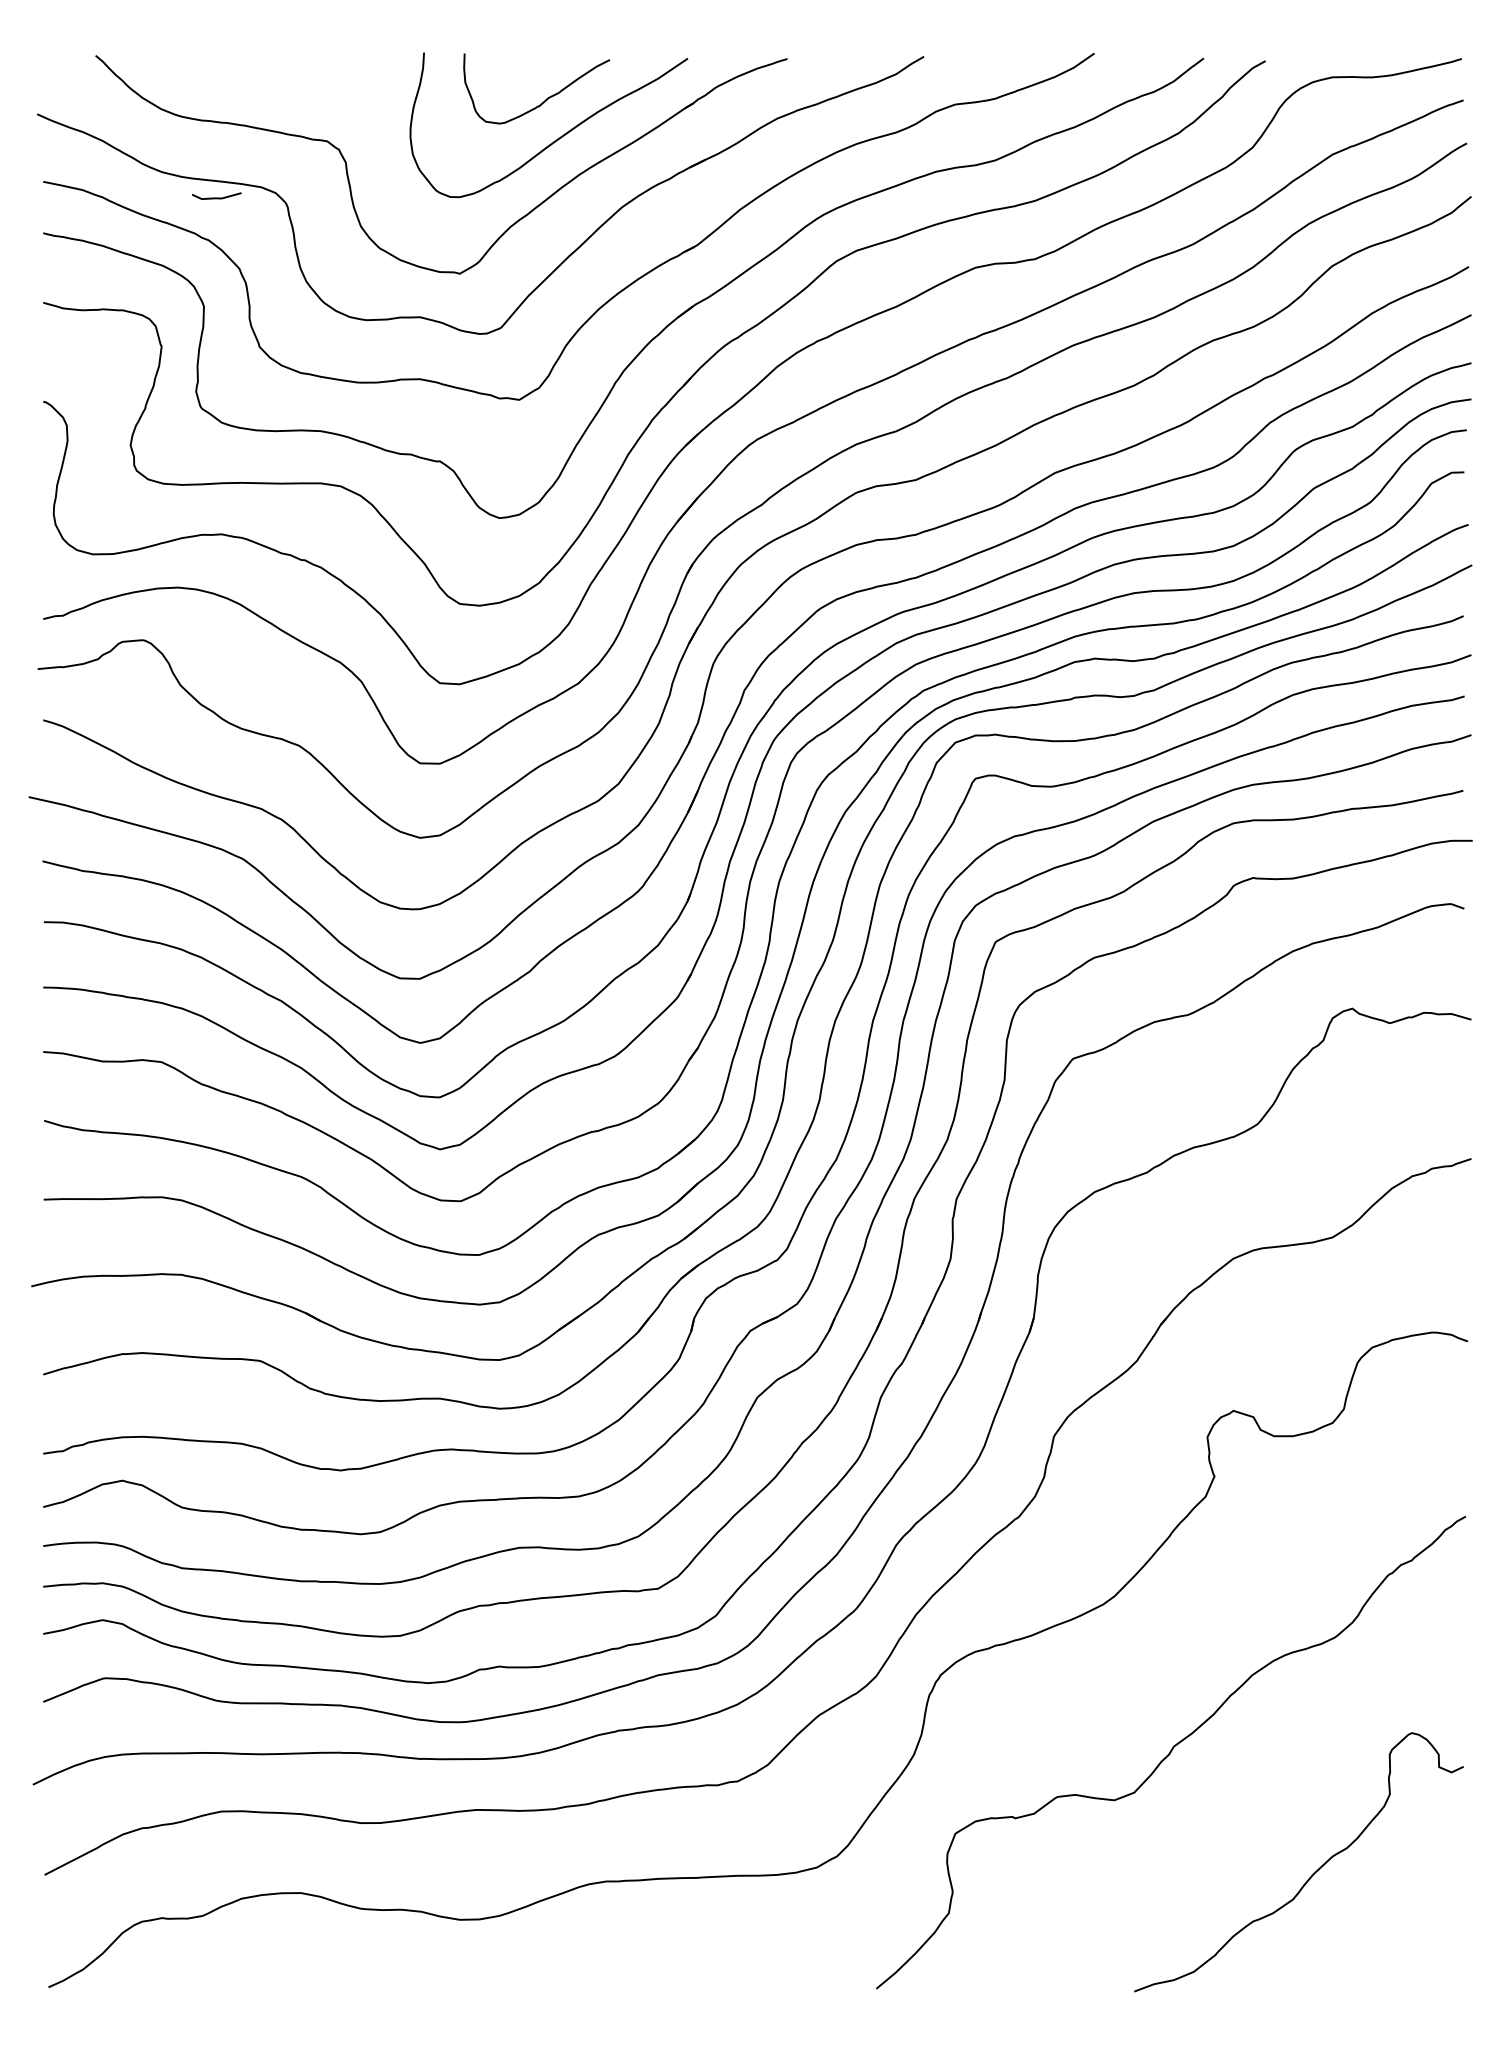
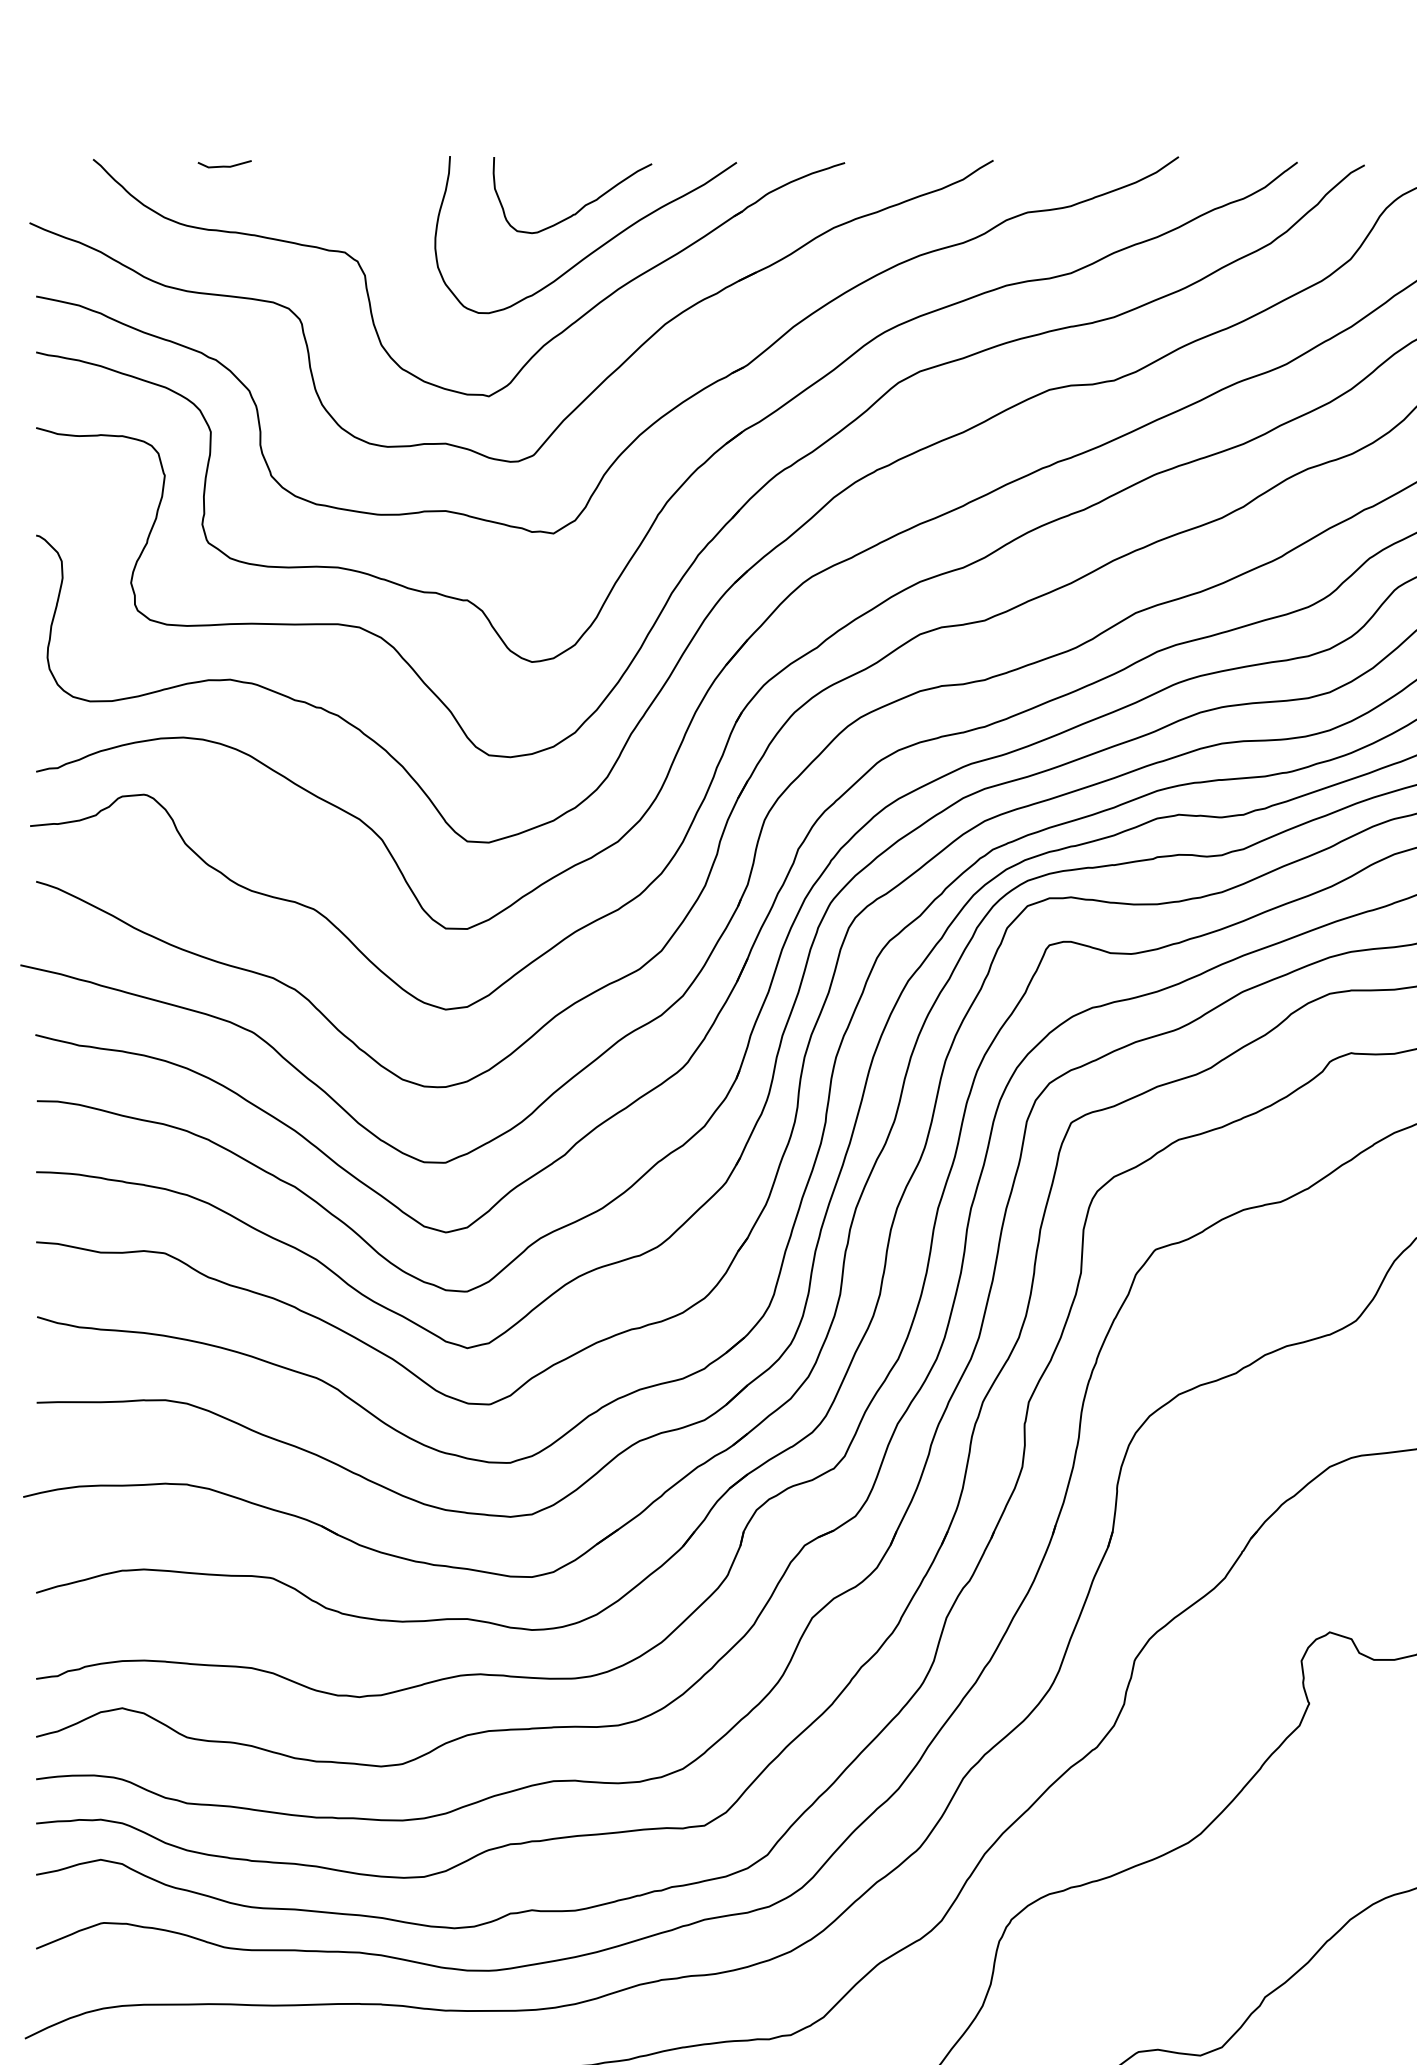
line: (216, 197) -> (224, 165), moved

